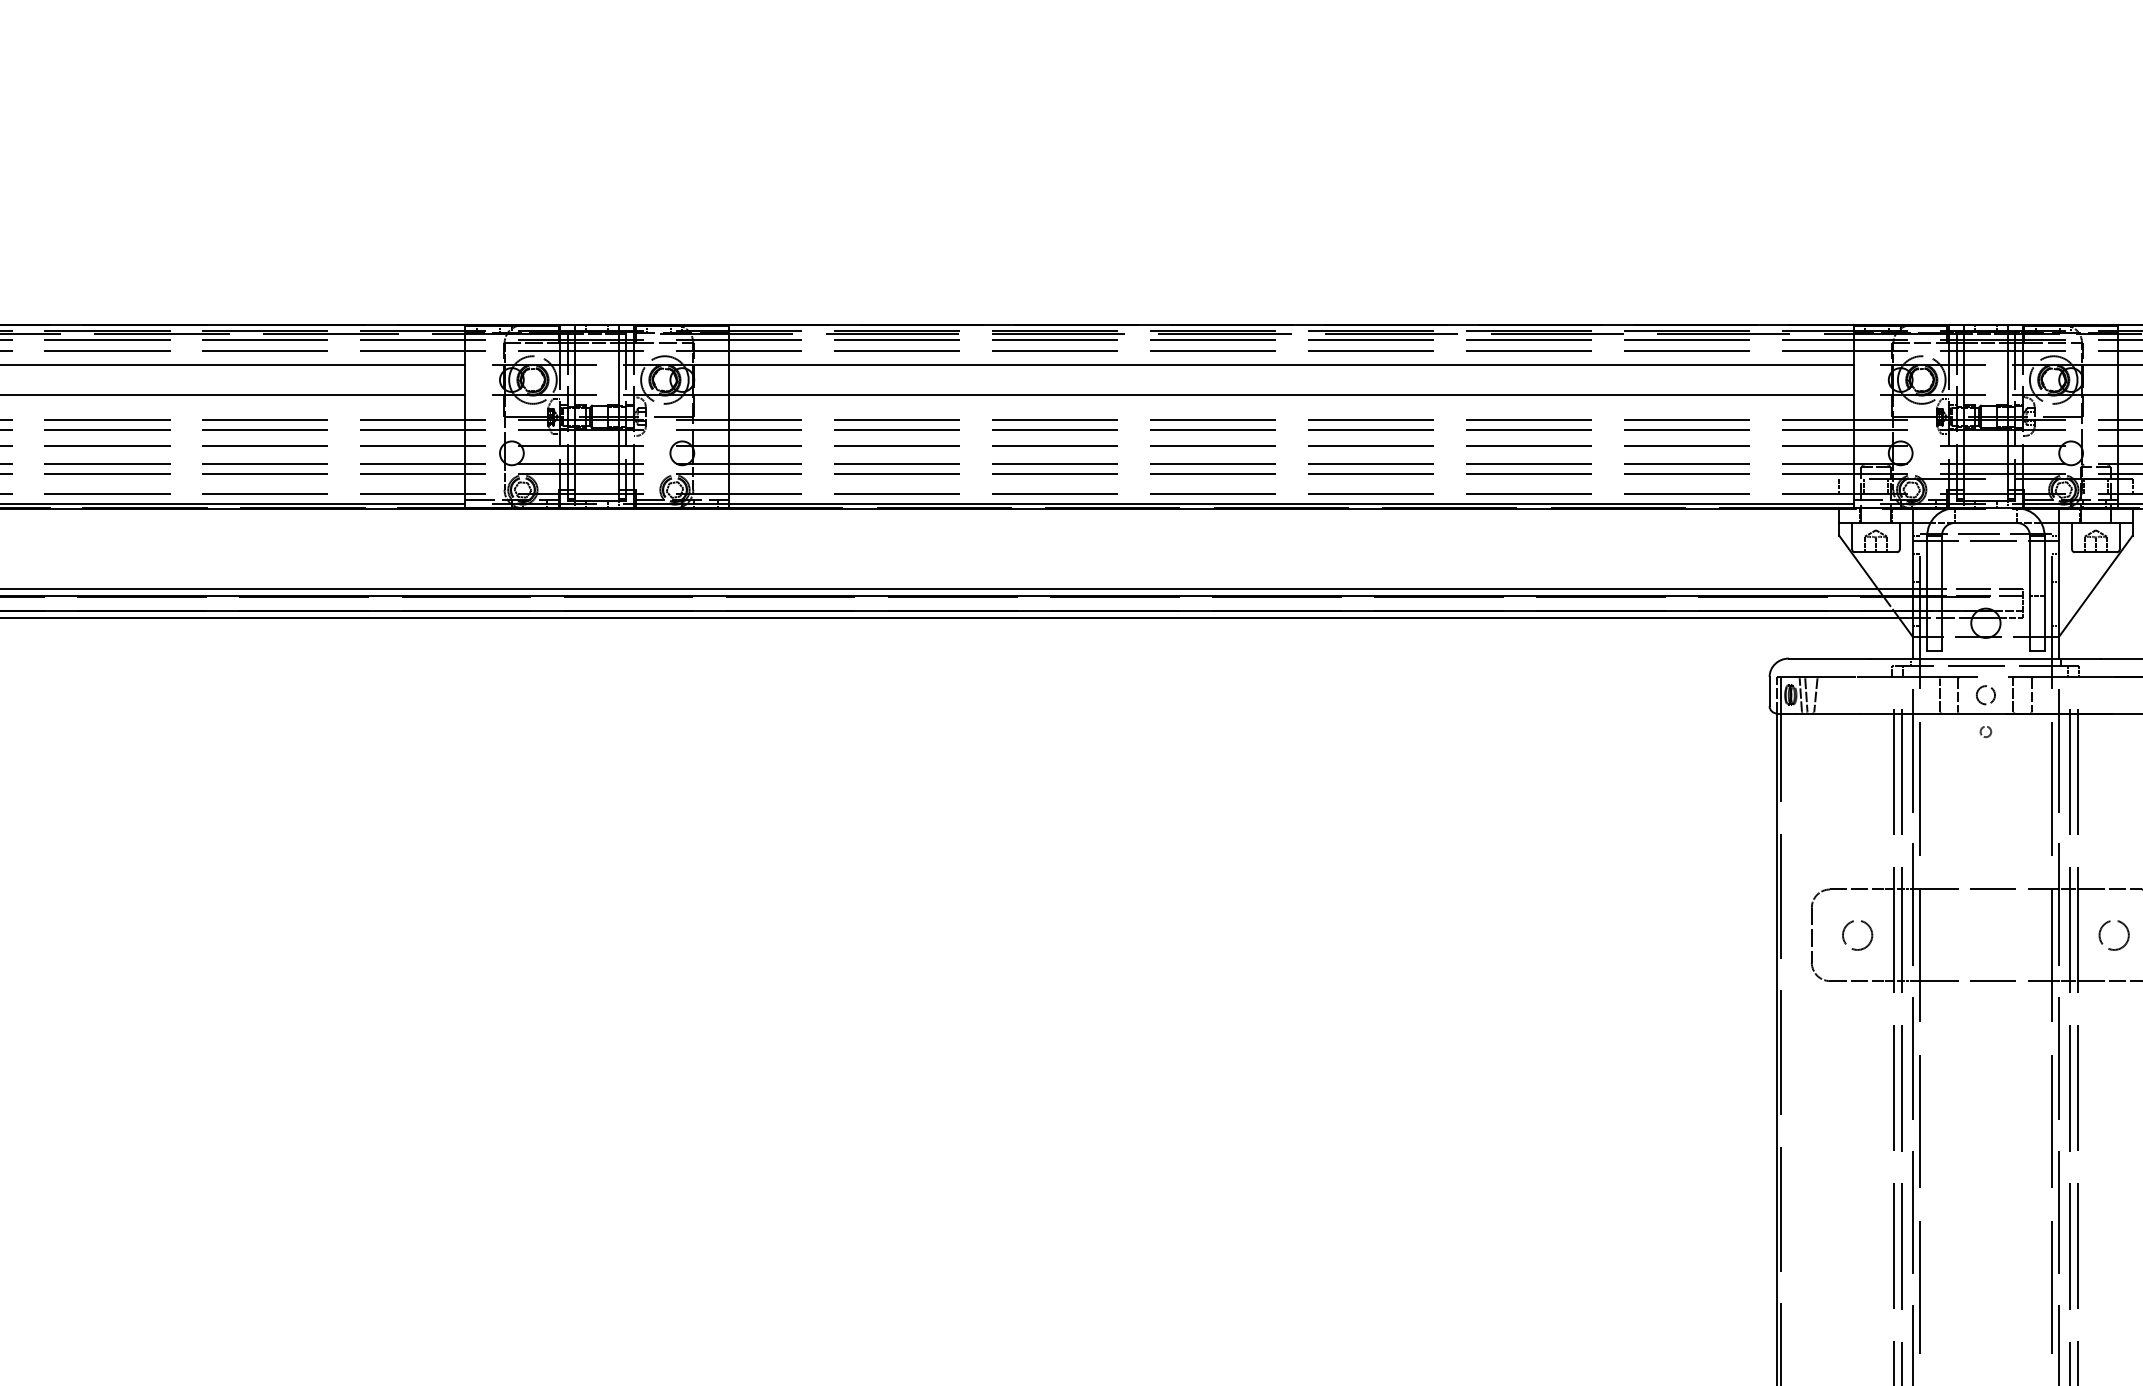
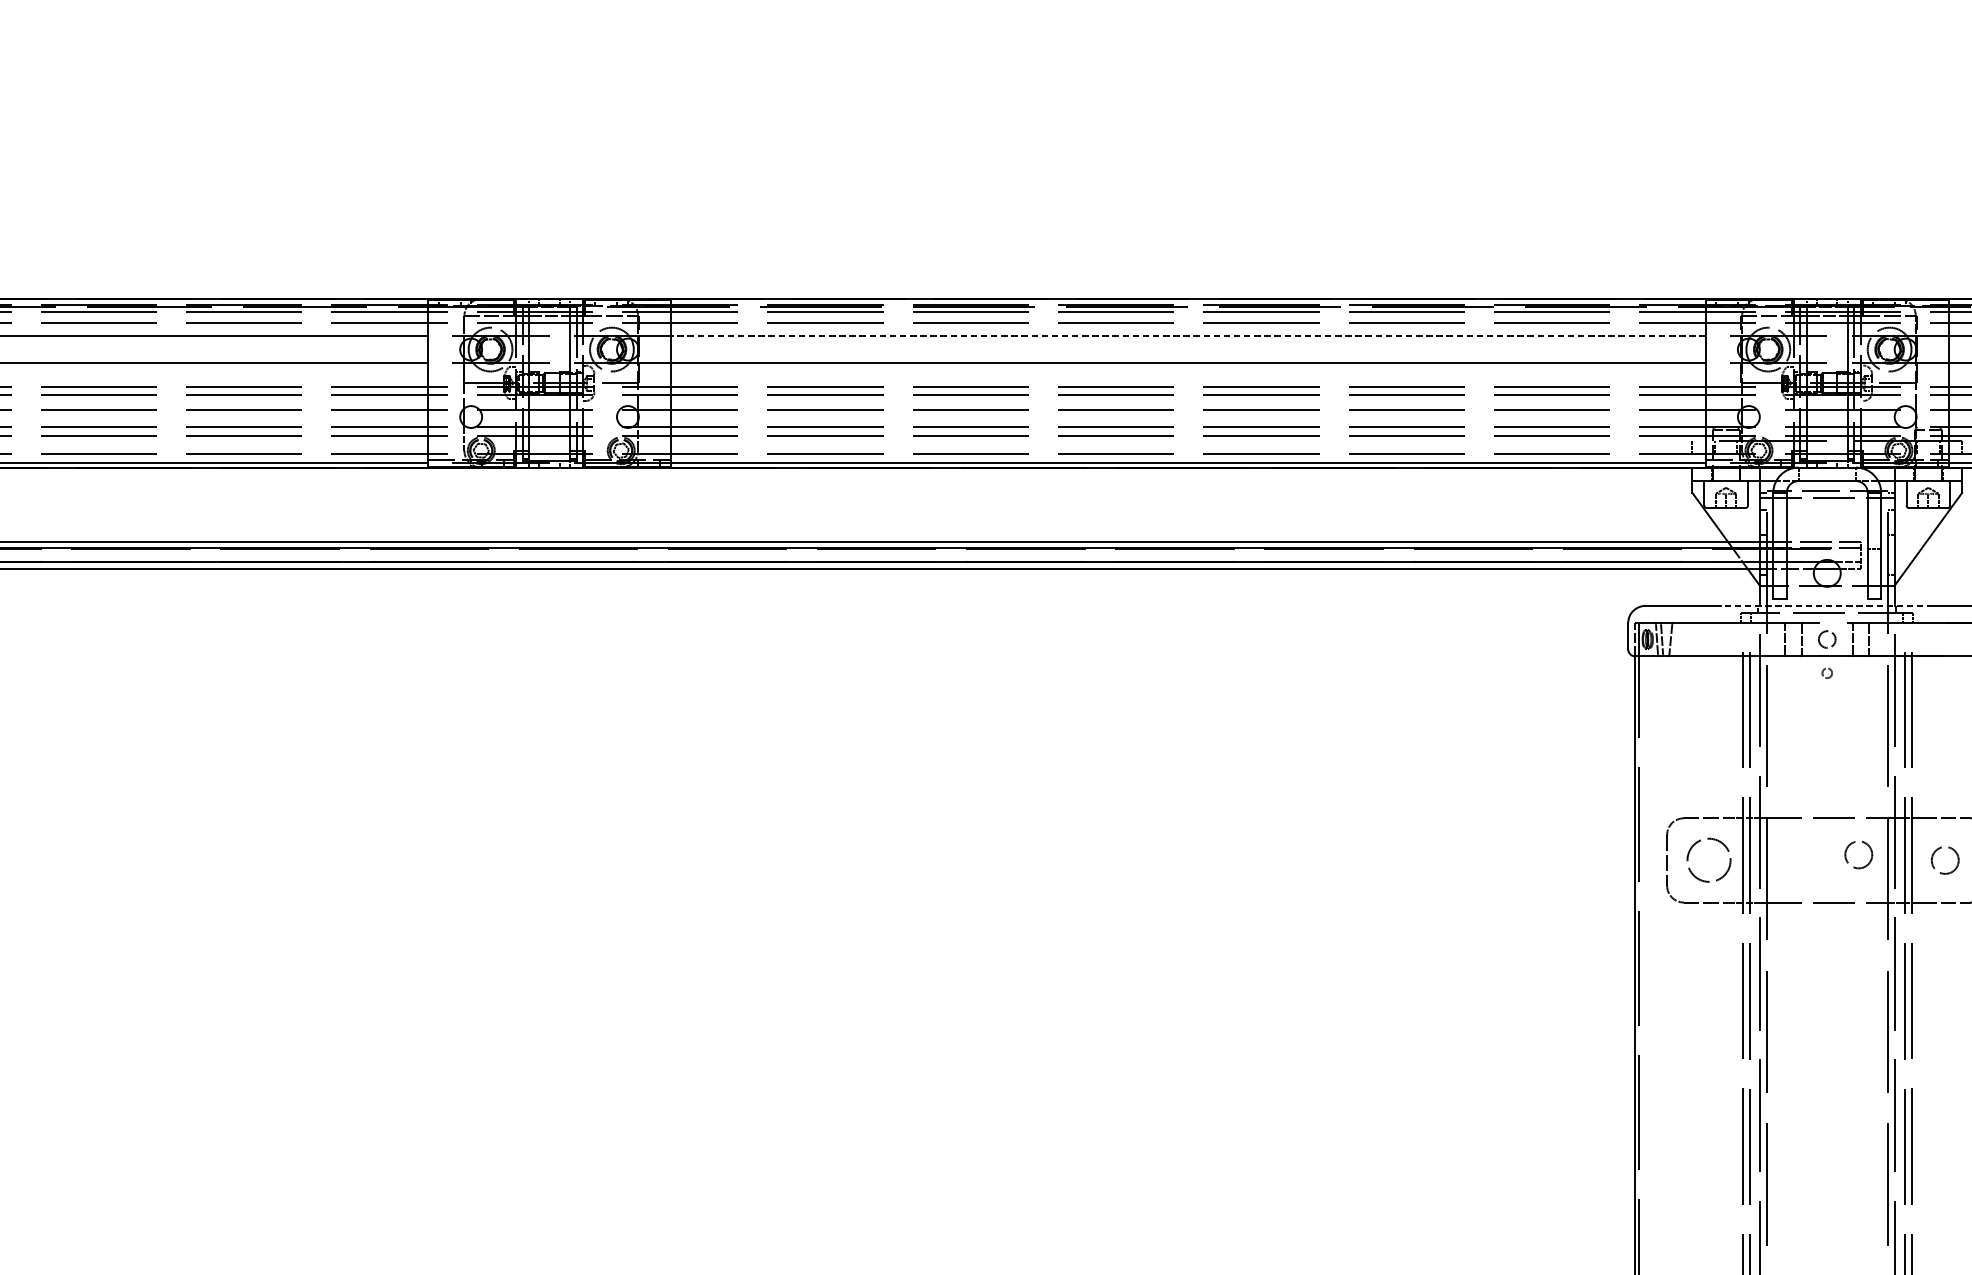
line: (1291, 365) -> (1188, 336), solid -> dashed
line: (1985, 658) -> (1826, 605), solid -> dashed
circle: (2019, 929) -> (1858, 855), added
circle: (1857, 935) -> (1709, 860), size x1.6

